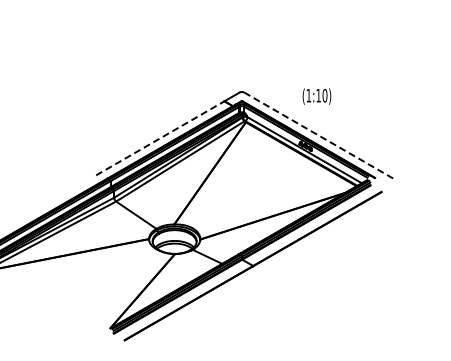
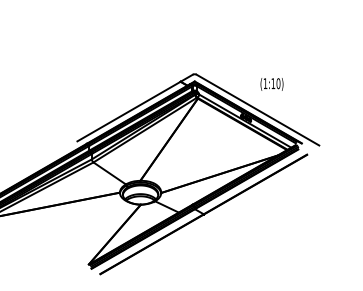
text: (316, 96) -> (271, 84), moved
line: (320, 136) -> (257, 110), dashed -> solid
line: (160, 138) -> (129, 111), dashed -> solid

